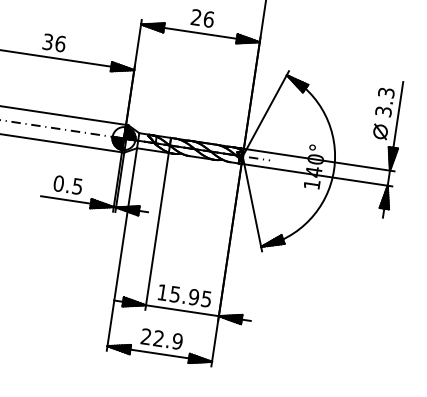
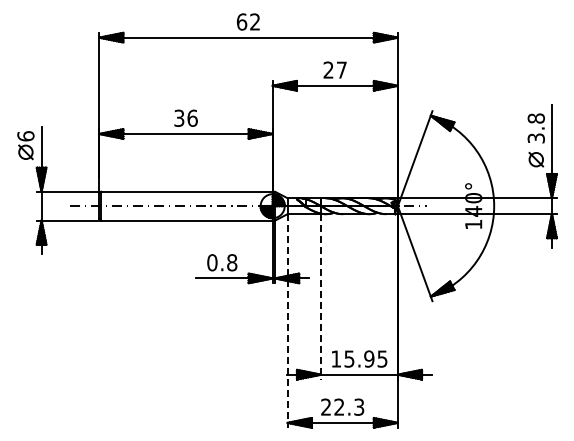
text: (208, 18) -> (341, 69), 26 -> 27
text: (385, 92) -> (535, 118), 3.3 -> 3.8
text: (77, 186) -> (232, 262), 0.5 -> 0.8
line: (157, 231) -> (321, 296), solid -> dashed
line: (121, 249) -> (287, 320), solid -> dashed
text: (177, 340) -> (359, 406), 22.9 -> 22.3

